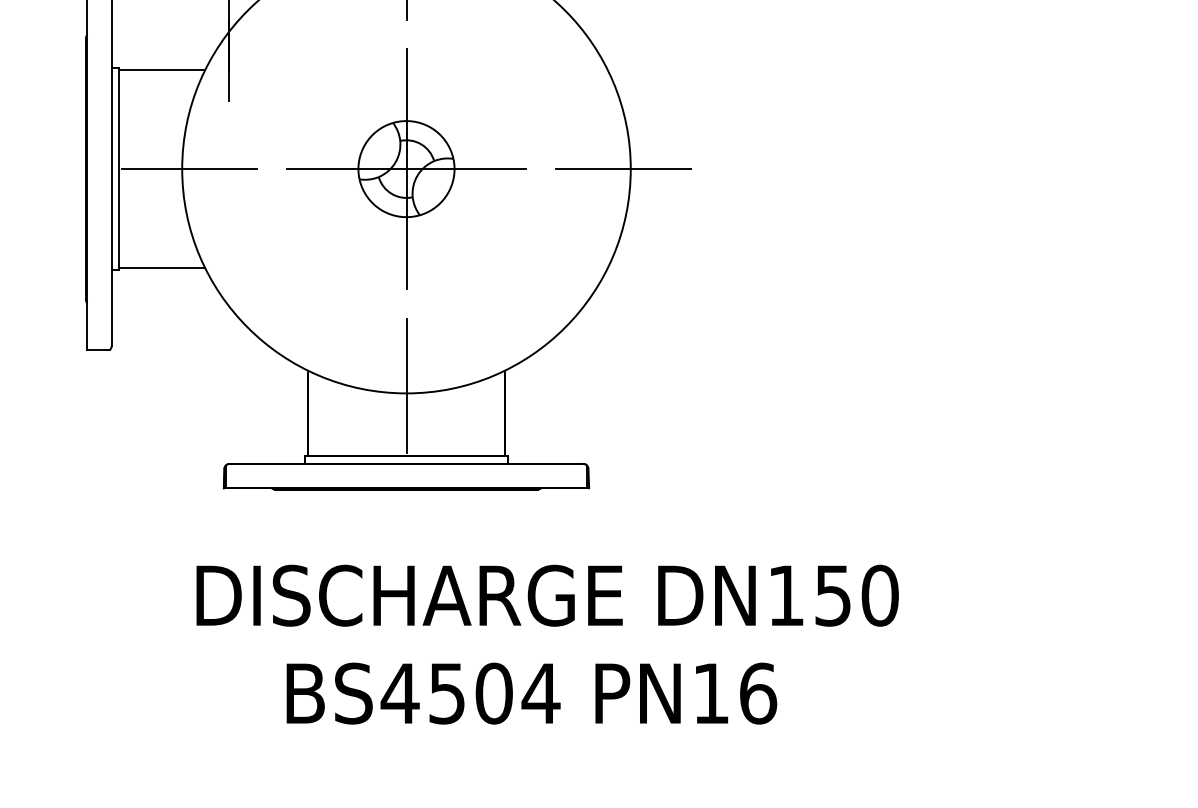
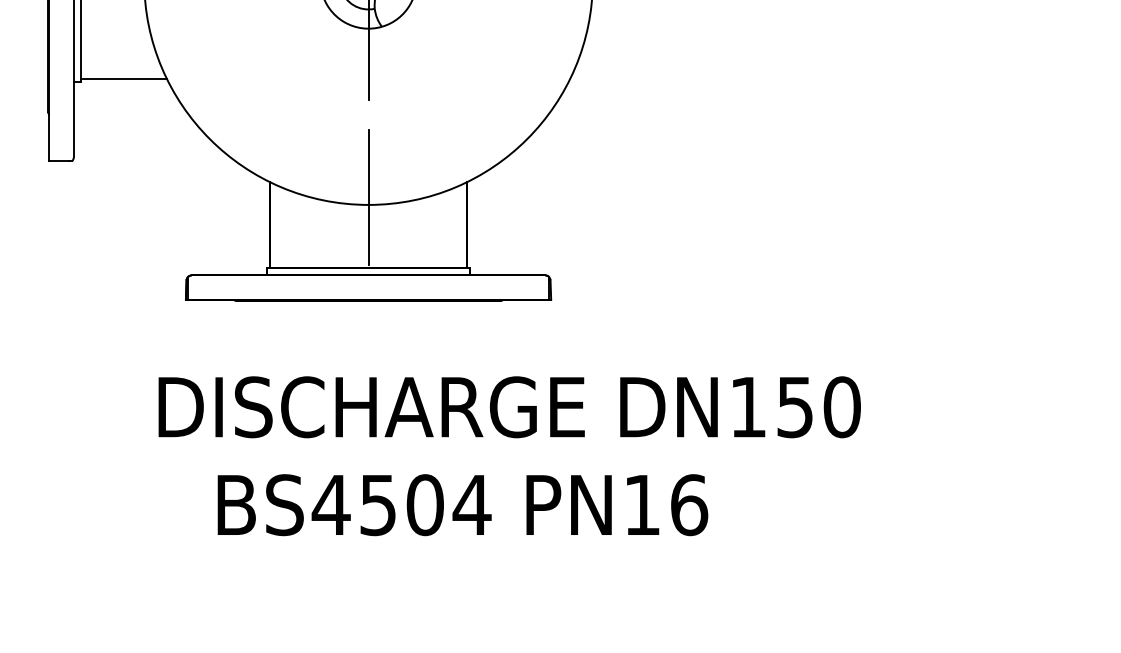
text: (531, 693) -> (462, 505), moved

